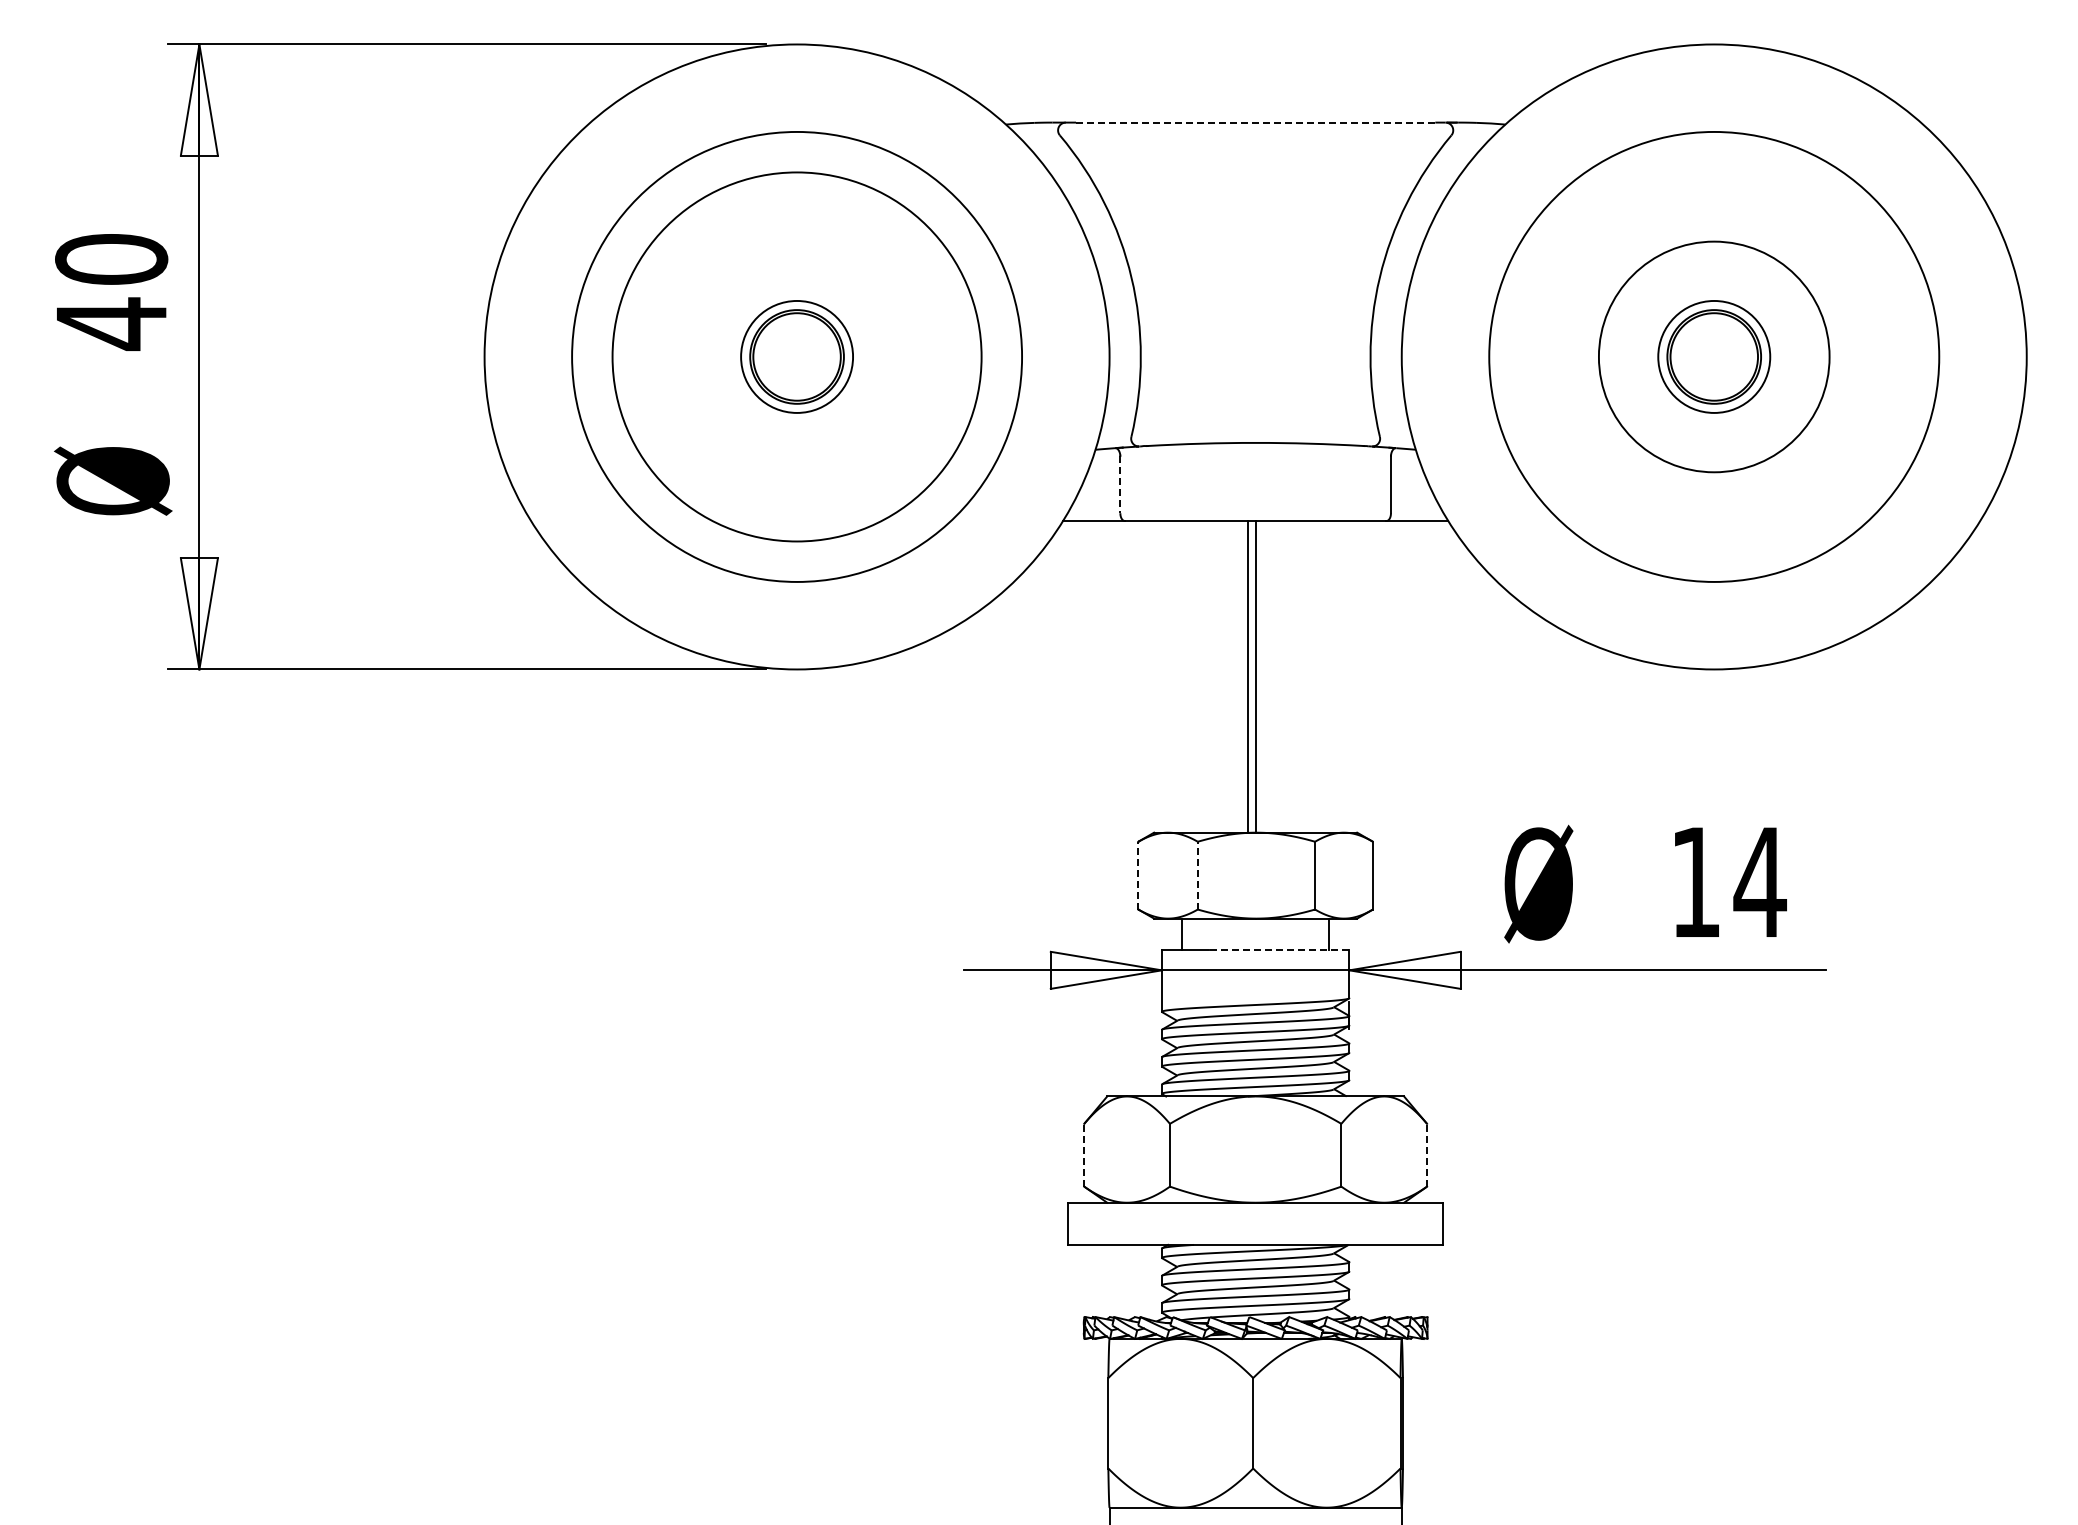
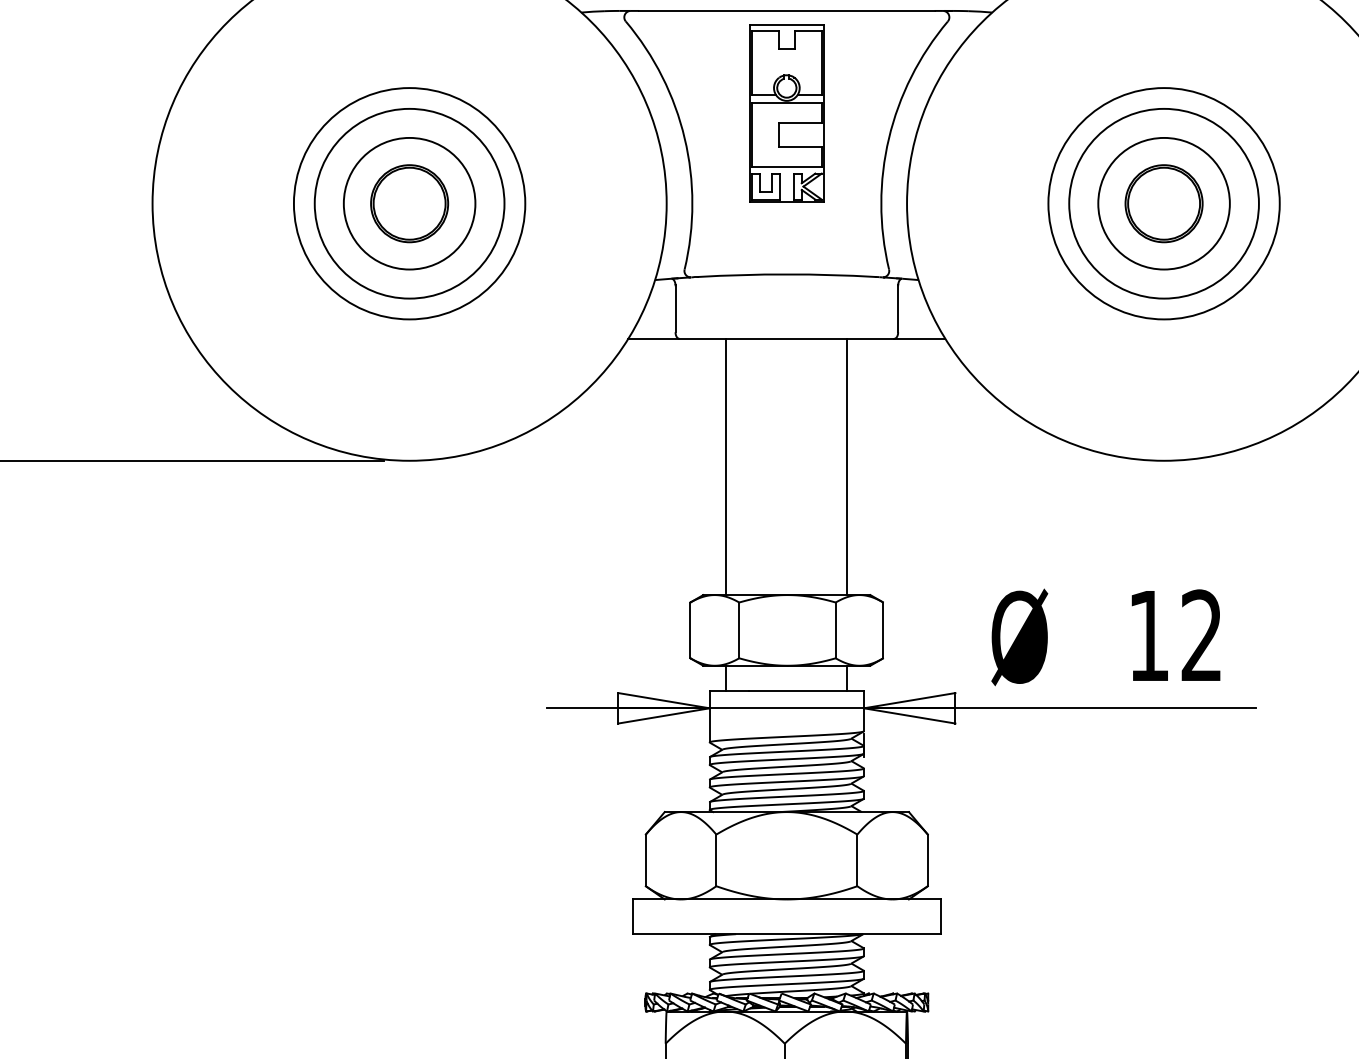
line: (1255, 122) -> (786, 10), dashed -> solid
part: (1255, 246) -> (786, 112), added
circle: (796, 356) -> (409, 203), size x0.62
circle: (796, 356) -> (409, 203), size x0.62
circle: (797, 356) -> (409, 203), size x1.43
circle: (1713, 356) -> (1163, 203), size x0.62
circle: (1714, 356) -> (1164, 203), size x1.43
line: (1120, 484) -> (675, 308), dashed -> solid
line: (1248, 676) -> (847, 466), moved
line: (1256, 676) -> (726, 466), moved
line: (1138, 875) -> (690, 630), dashed -> solid
line: (1197, 875) -> (739, 630), dashed -> solid
text: (1759, 880) -> (1201, 634), 14 -> 12
line: (1279, 949) -> (806, 691), dashed -> solid
line: (1084, 1154) -> (646, 859), dashed -> solid
line: (1427, 1154) -> (928, 859), dashed -> solid

